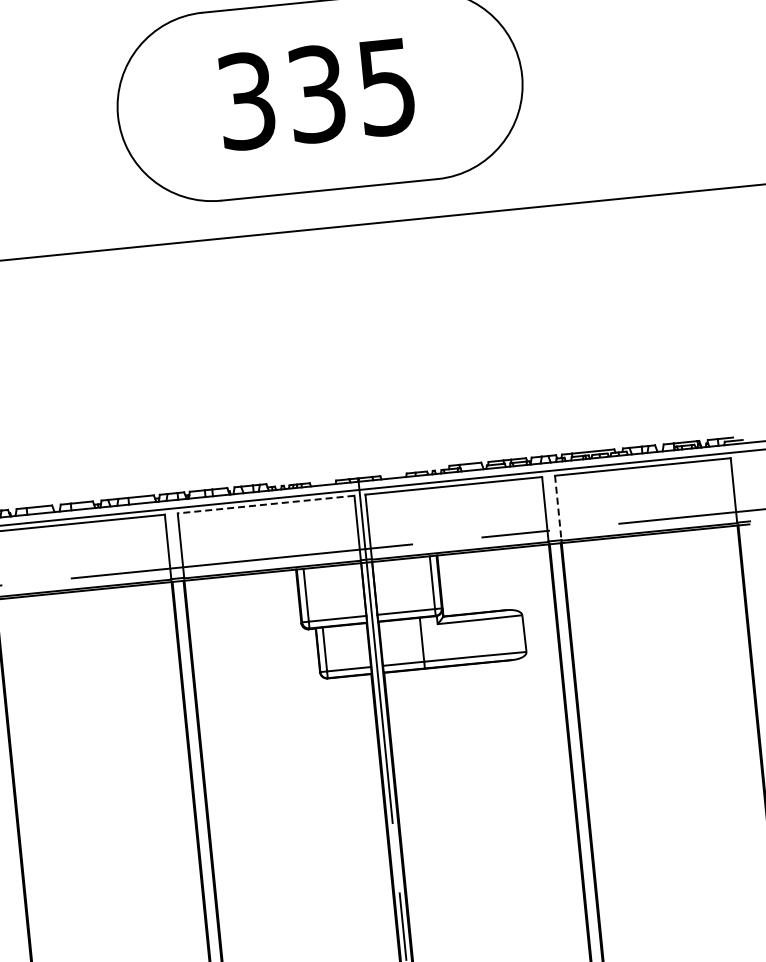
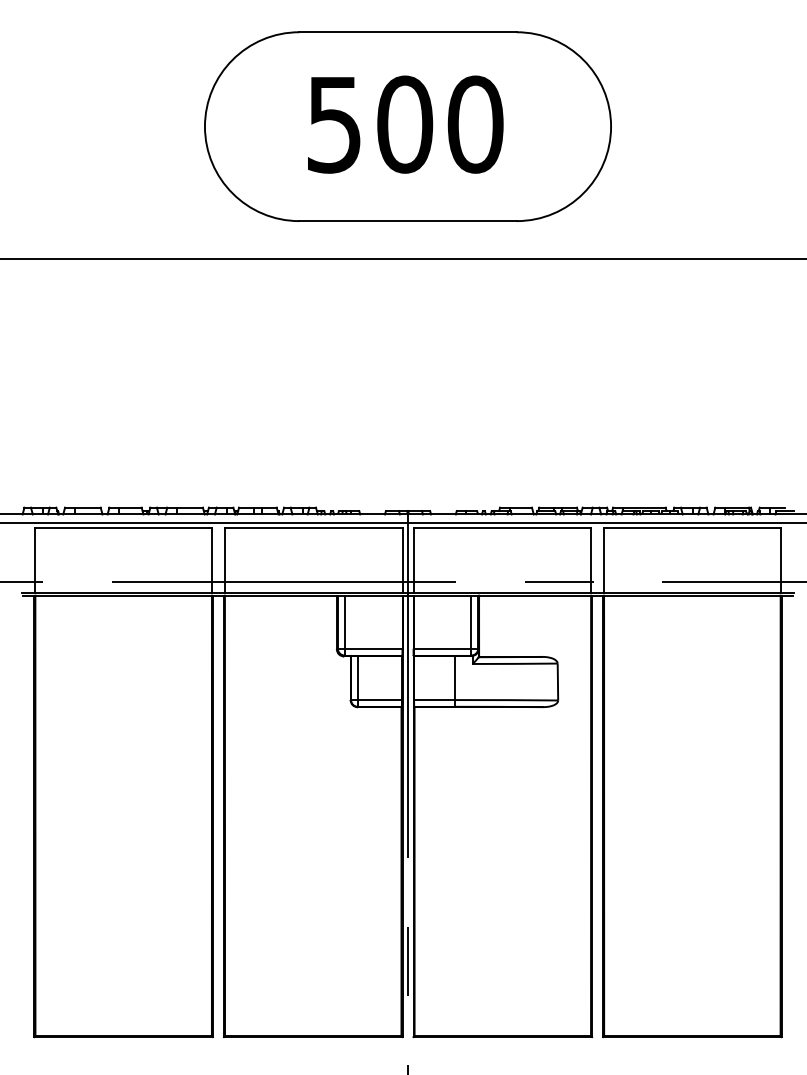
text: (317, 93) -> (405, 124), 335 -> 500
line: (265, 504) -> (313, 527), dashed -> solid
line: (558, 508) -> (604, 560), dashed -> solid

